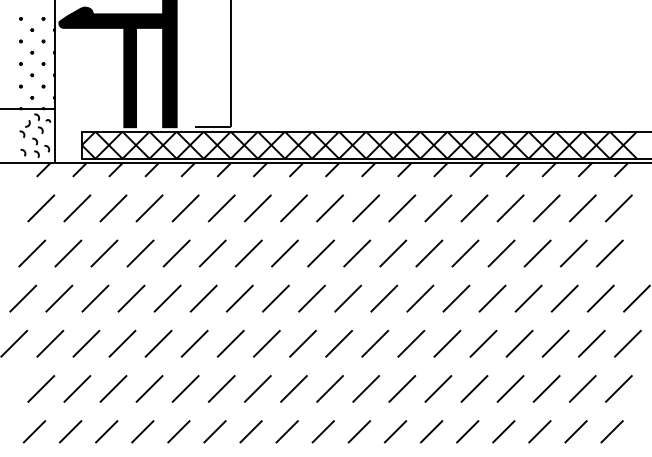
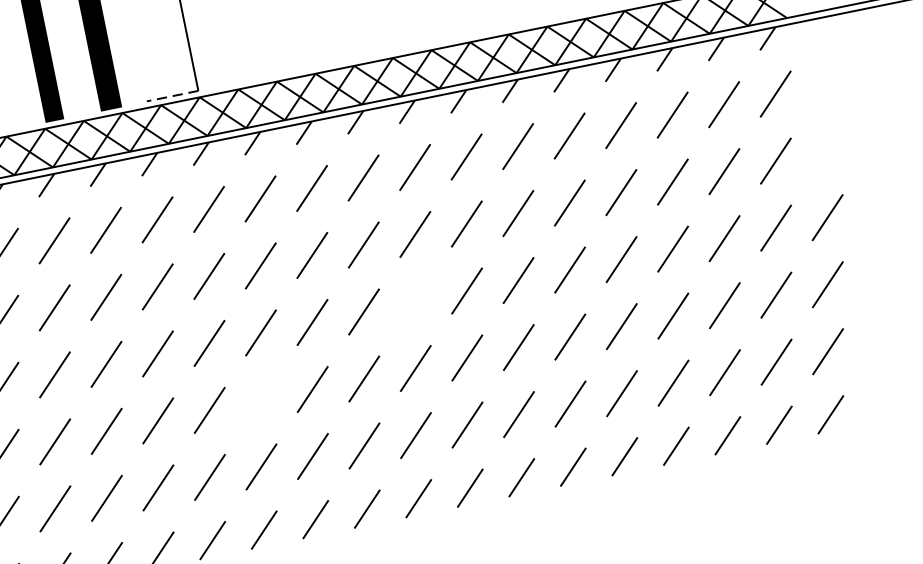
line: (212, 127) -> (172, 96), solid -> dashed
line: (348, 298) -> (416, 301), removed
line: (230, 343) -> (260, 399), removed

